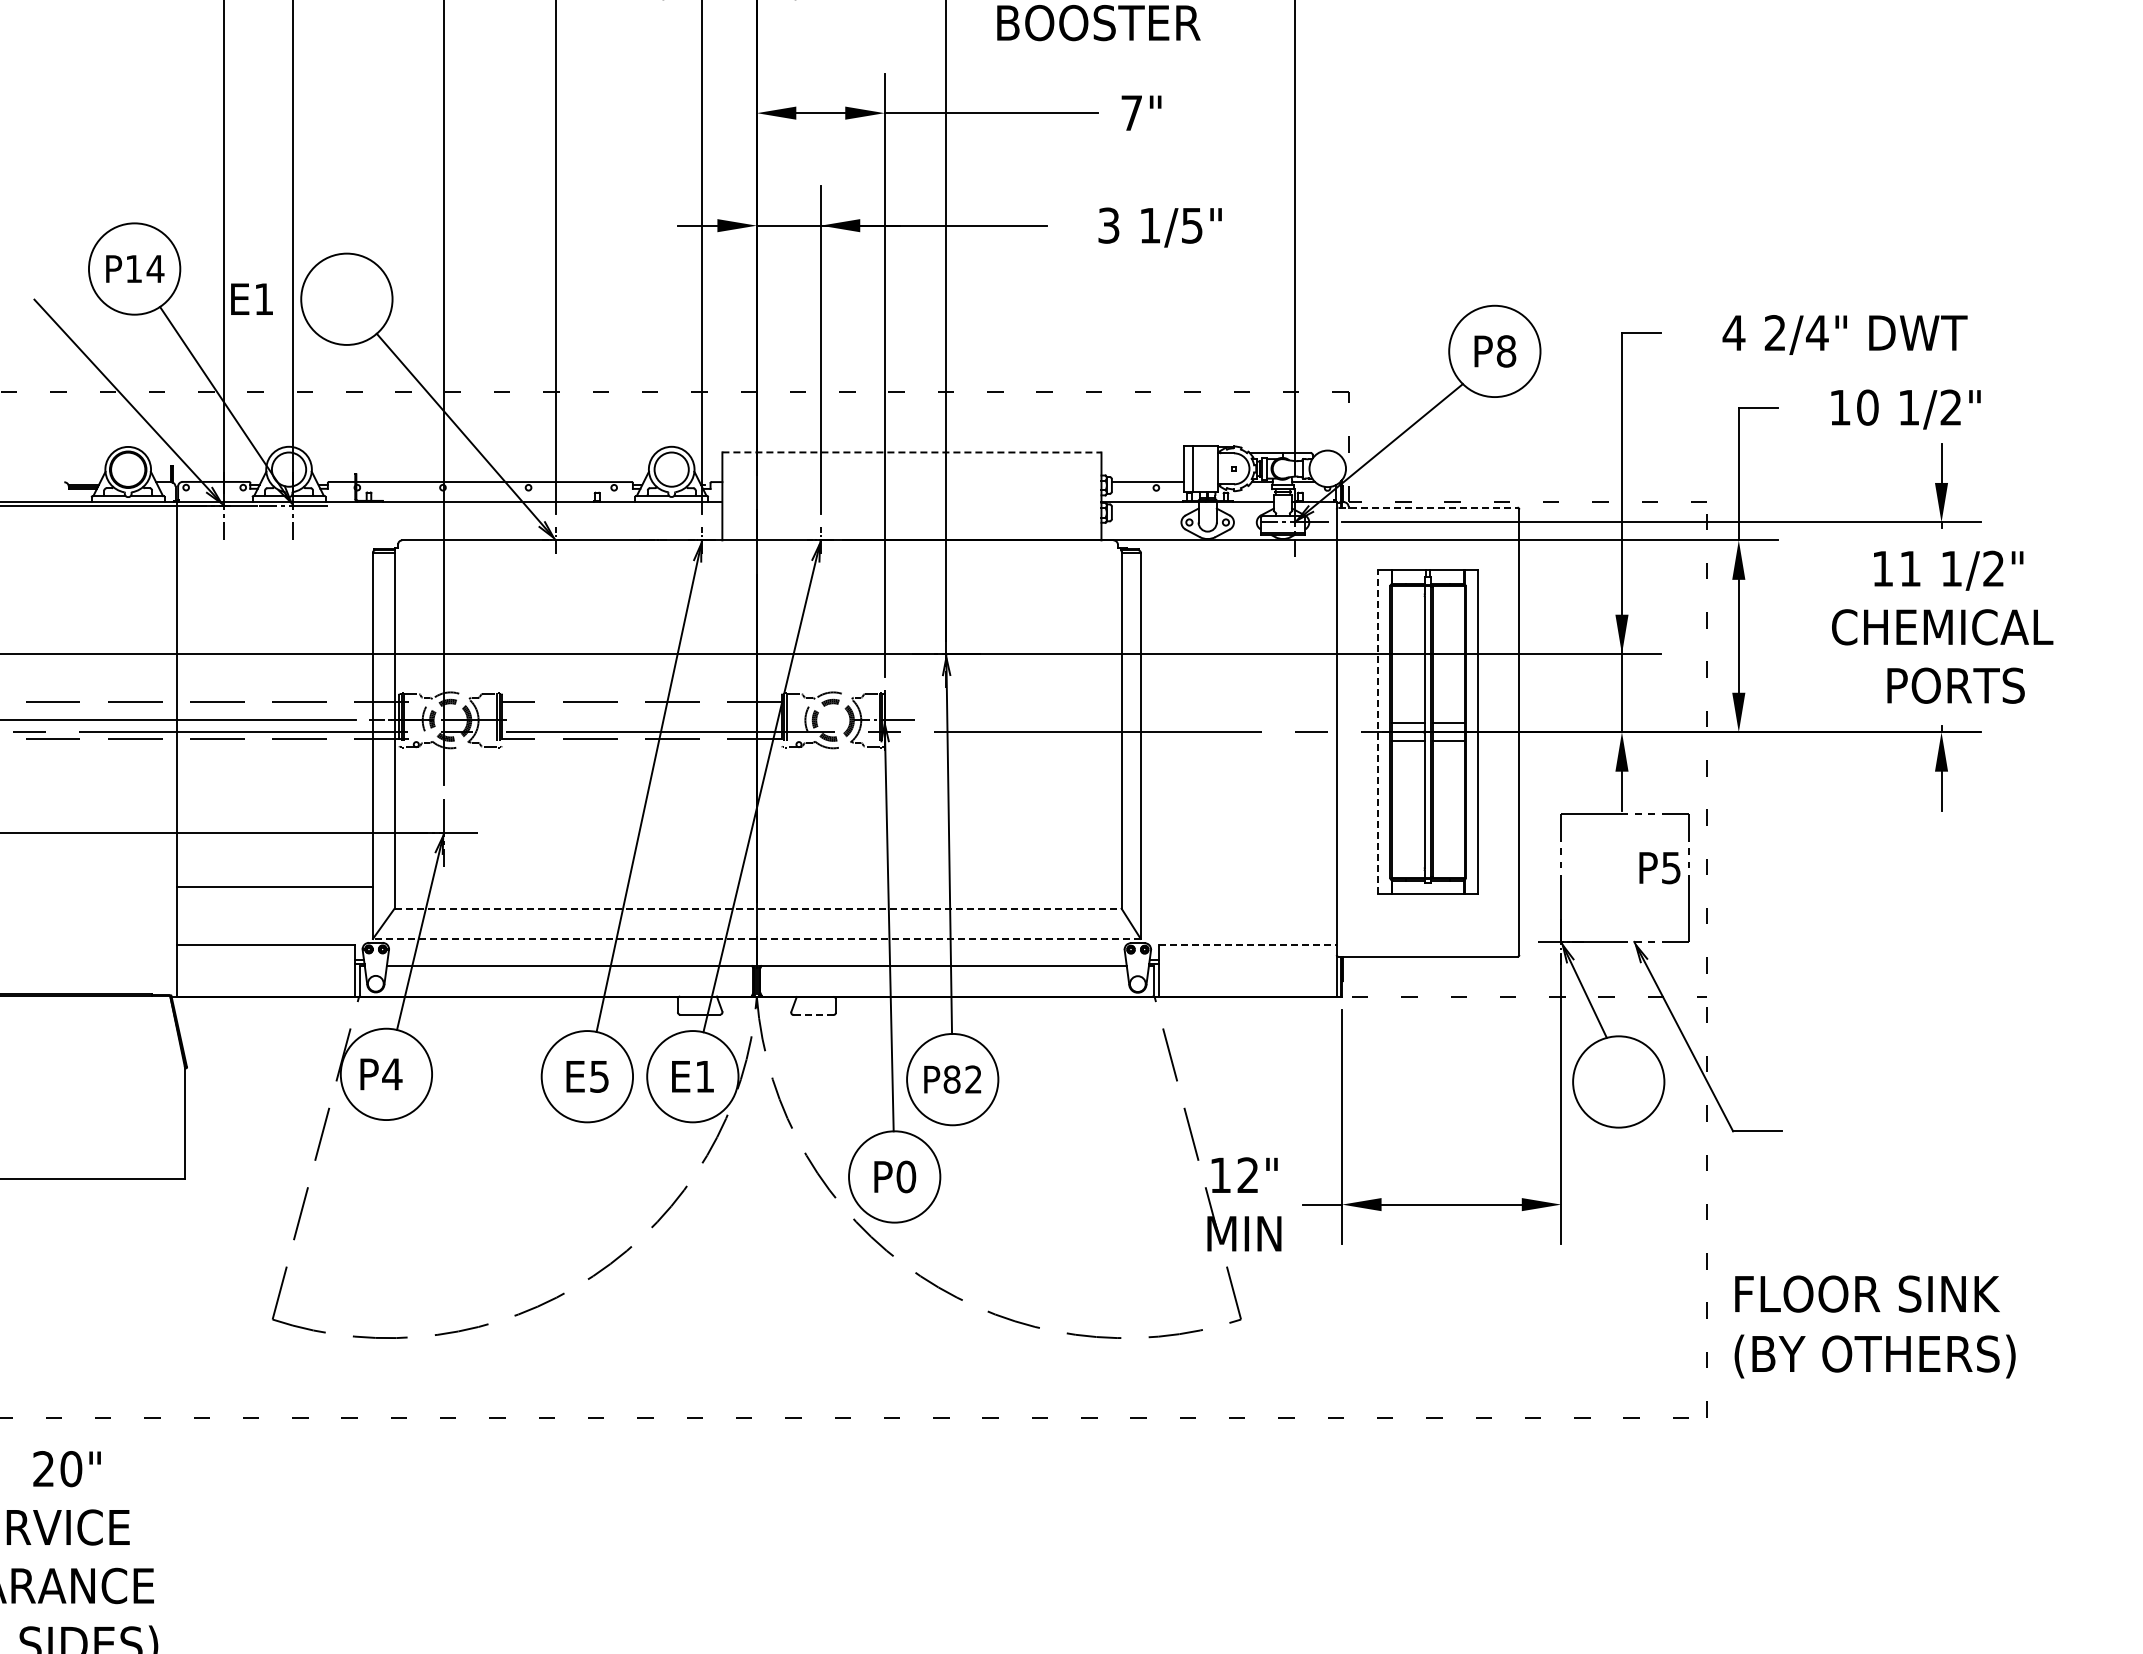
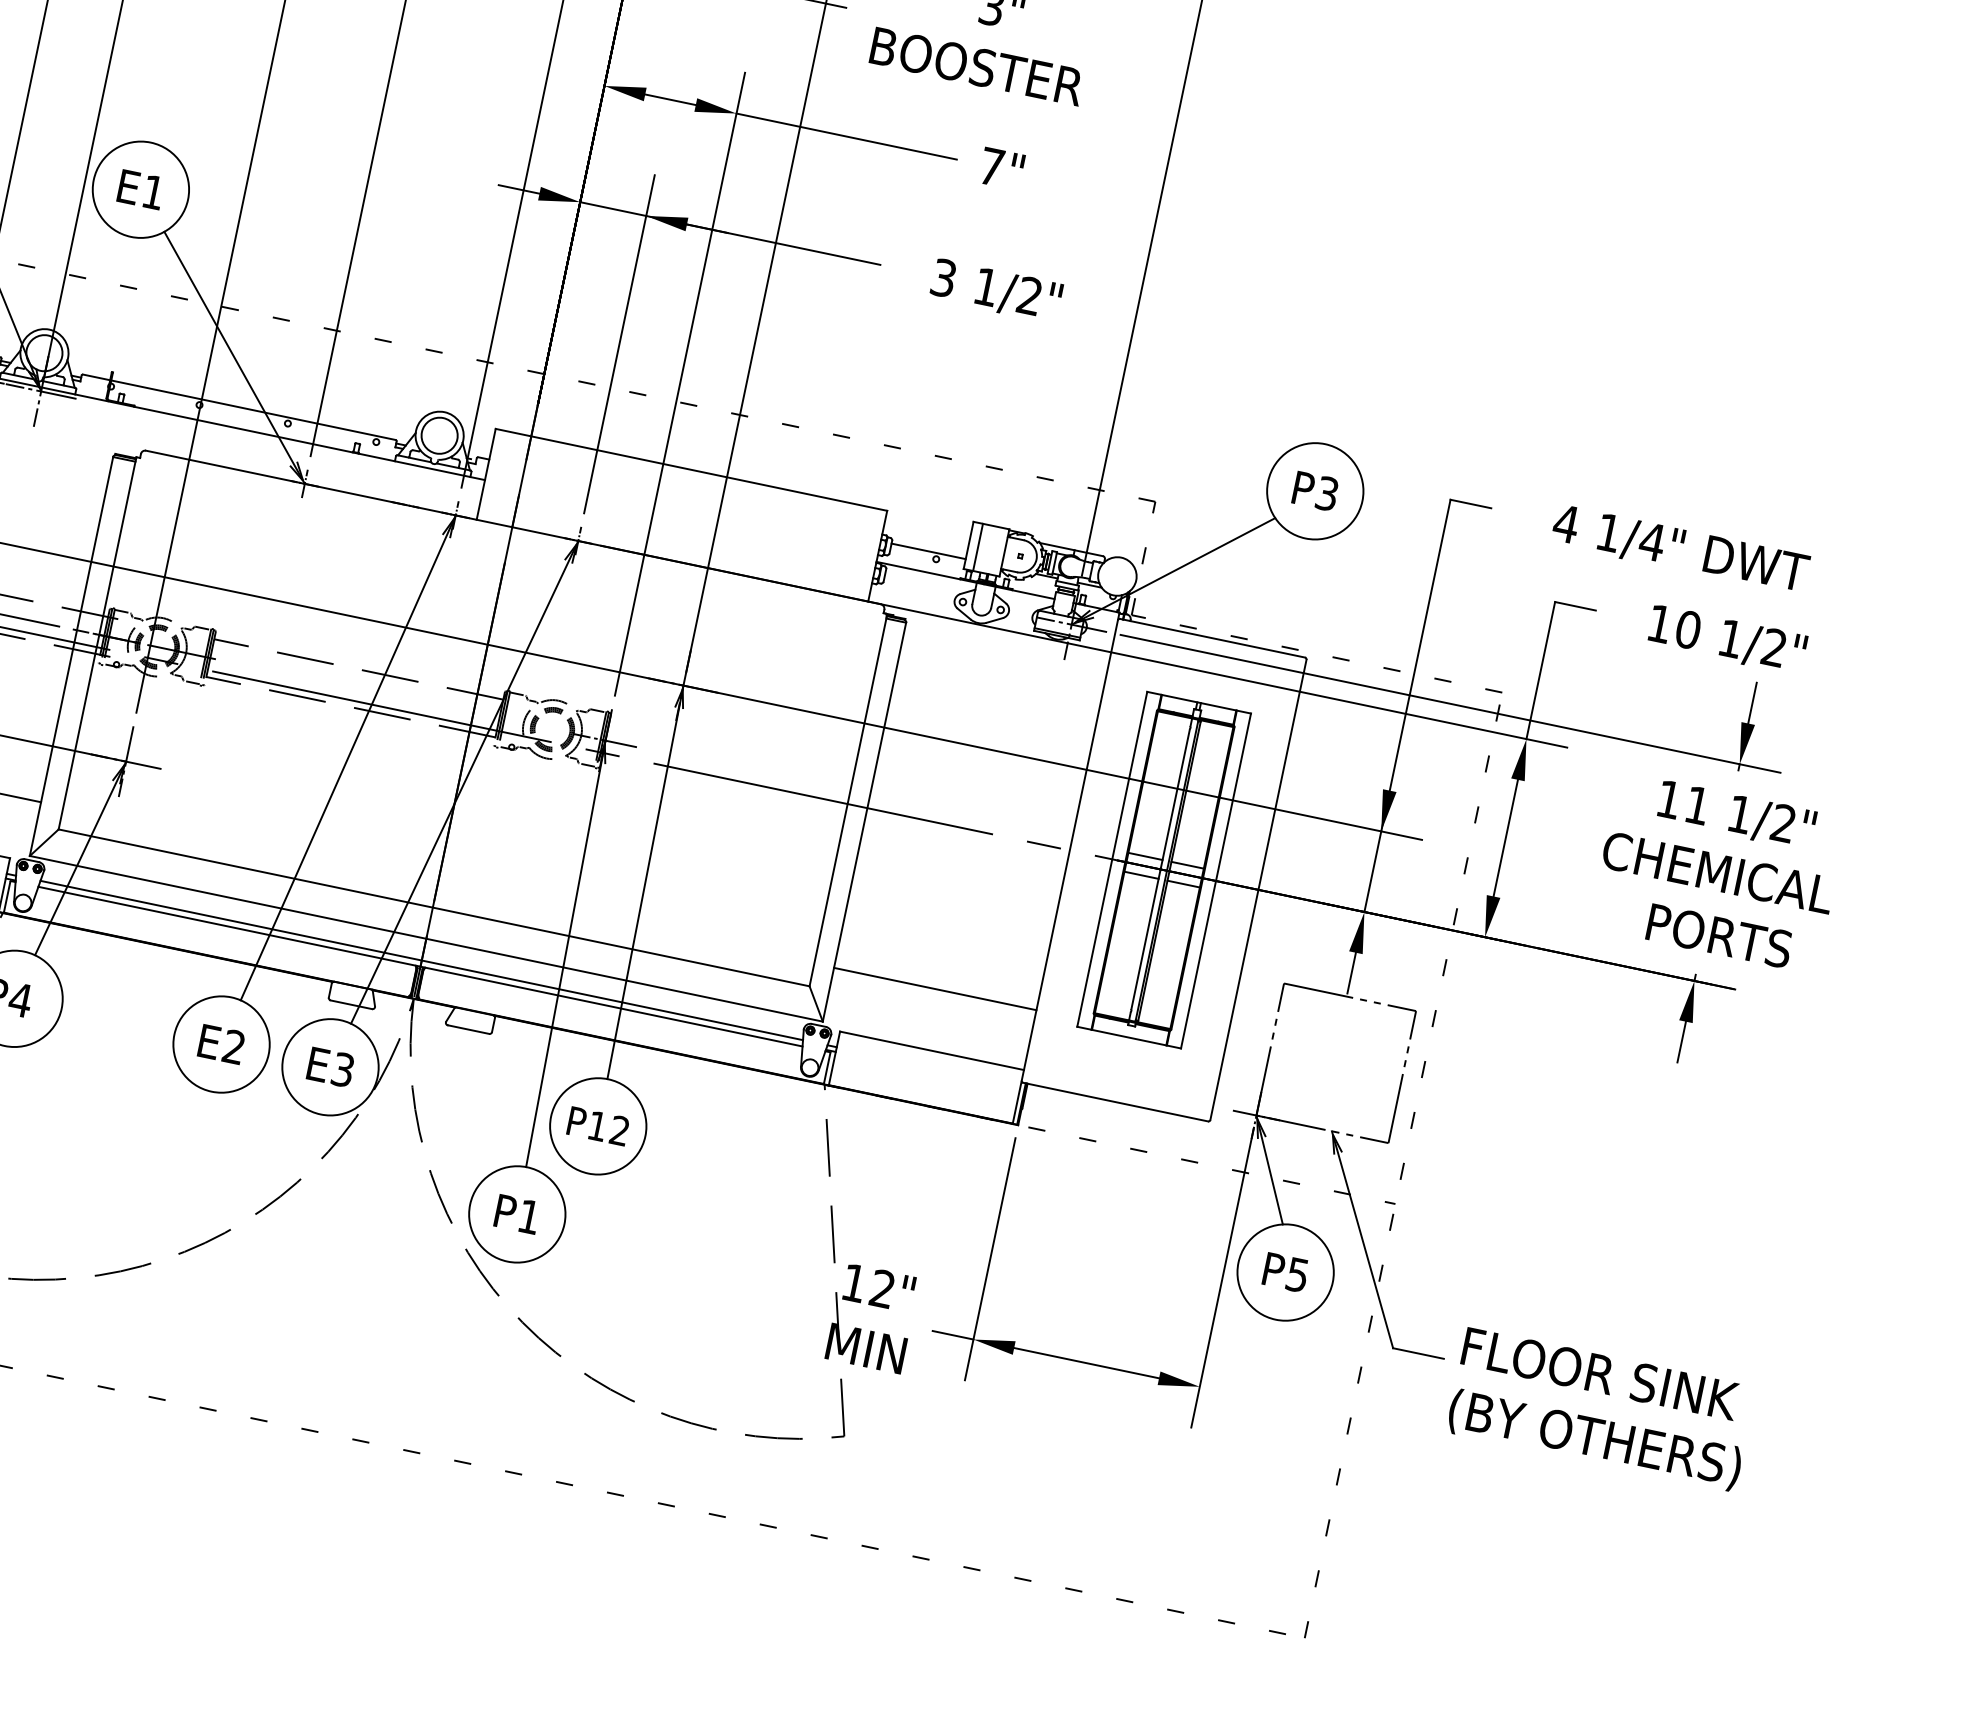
text: (1191, 225) -> (1029, 295), 1/5" -> 1/2"
text: (251, 298) -> (140, 188), moved
text: (1774, 332) -> (1608, 532), 2/4" -> 1/4"
text: (1506, 351) -> (1327, 493), P8 -> P3
line: (911, 452) -> (691, 469), dashed -> solid
line: (1428, 507) -> (1213, 638), dashed -> solid
line: (1377, 731) -> (1112, 858), dashed -> solid
text: (1659, 868) -> (1285, 1273), moved
line: (1238, 886) -> (935, 988), added
line: (758, 908) -> (434, 907), dashed -> solid
line: (756, 938) -> (426, 938), dashed -> solid
line: (1248, 944) -> (932, 1050), dashed -> solid
line: (756, 959) -> (421, 960), added
line: (814, 1014) -> (469, 1029), dashed -> solid
text: (599, 1076) -> (234, 1046), E5 -> E2
text: (704, 1076) -> (342, 1069), E1 -> E3
text: (951, 1079) -> (597, 1126), P82 -> P12
text: (906, 1176) -> (529, 1216), P0 -> P1
text: (1874, 1326) -> (1600, 1408), moved

